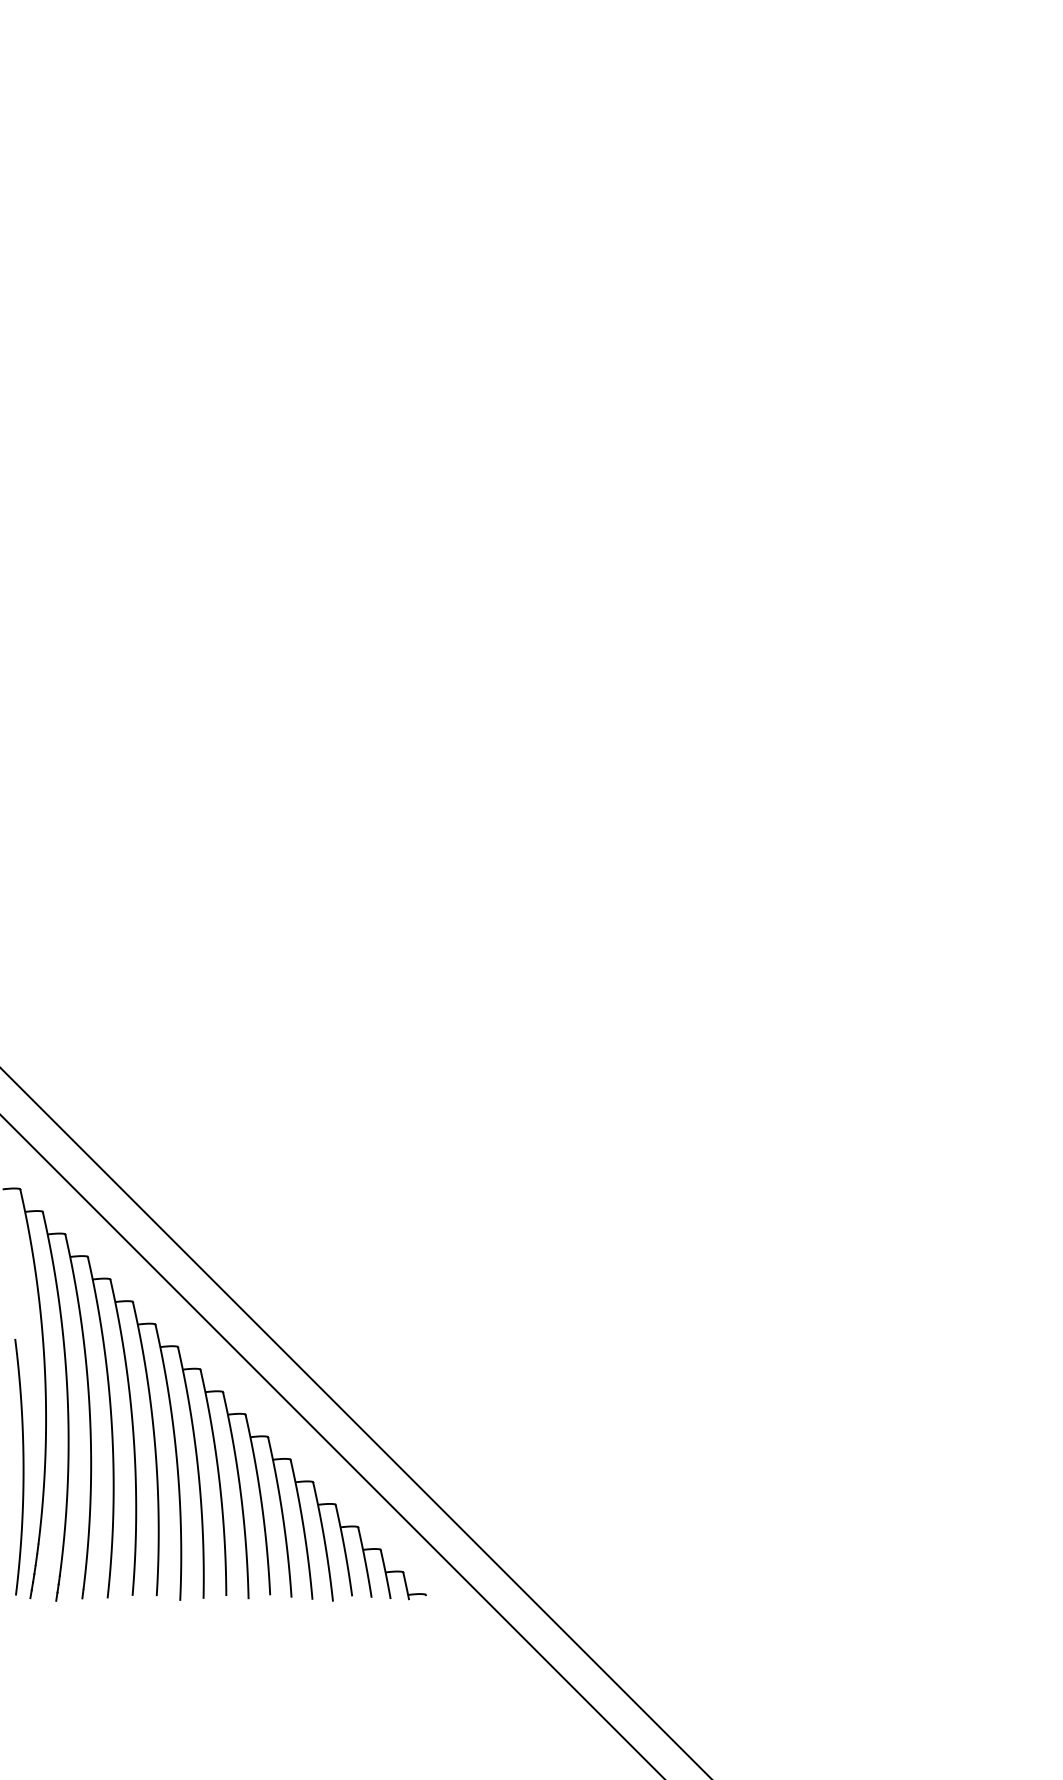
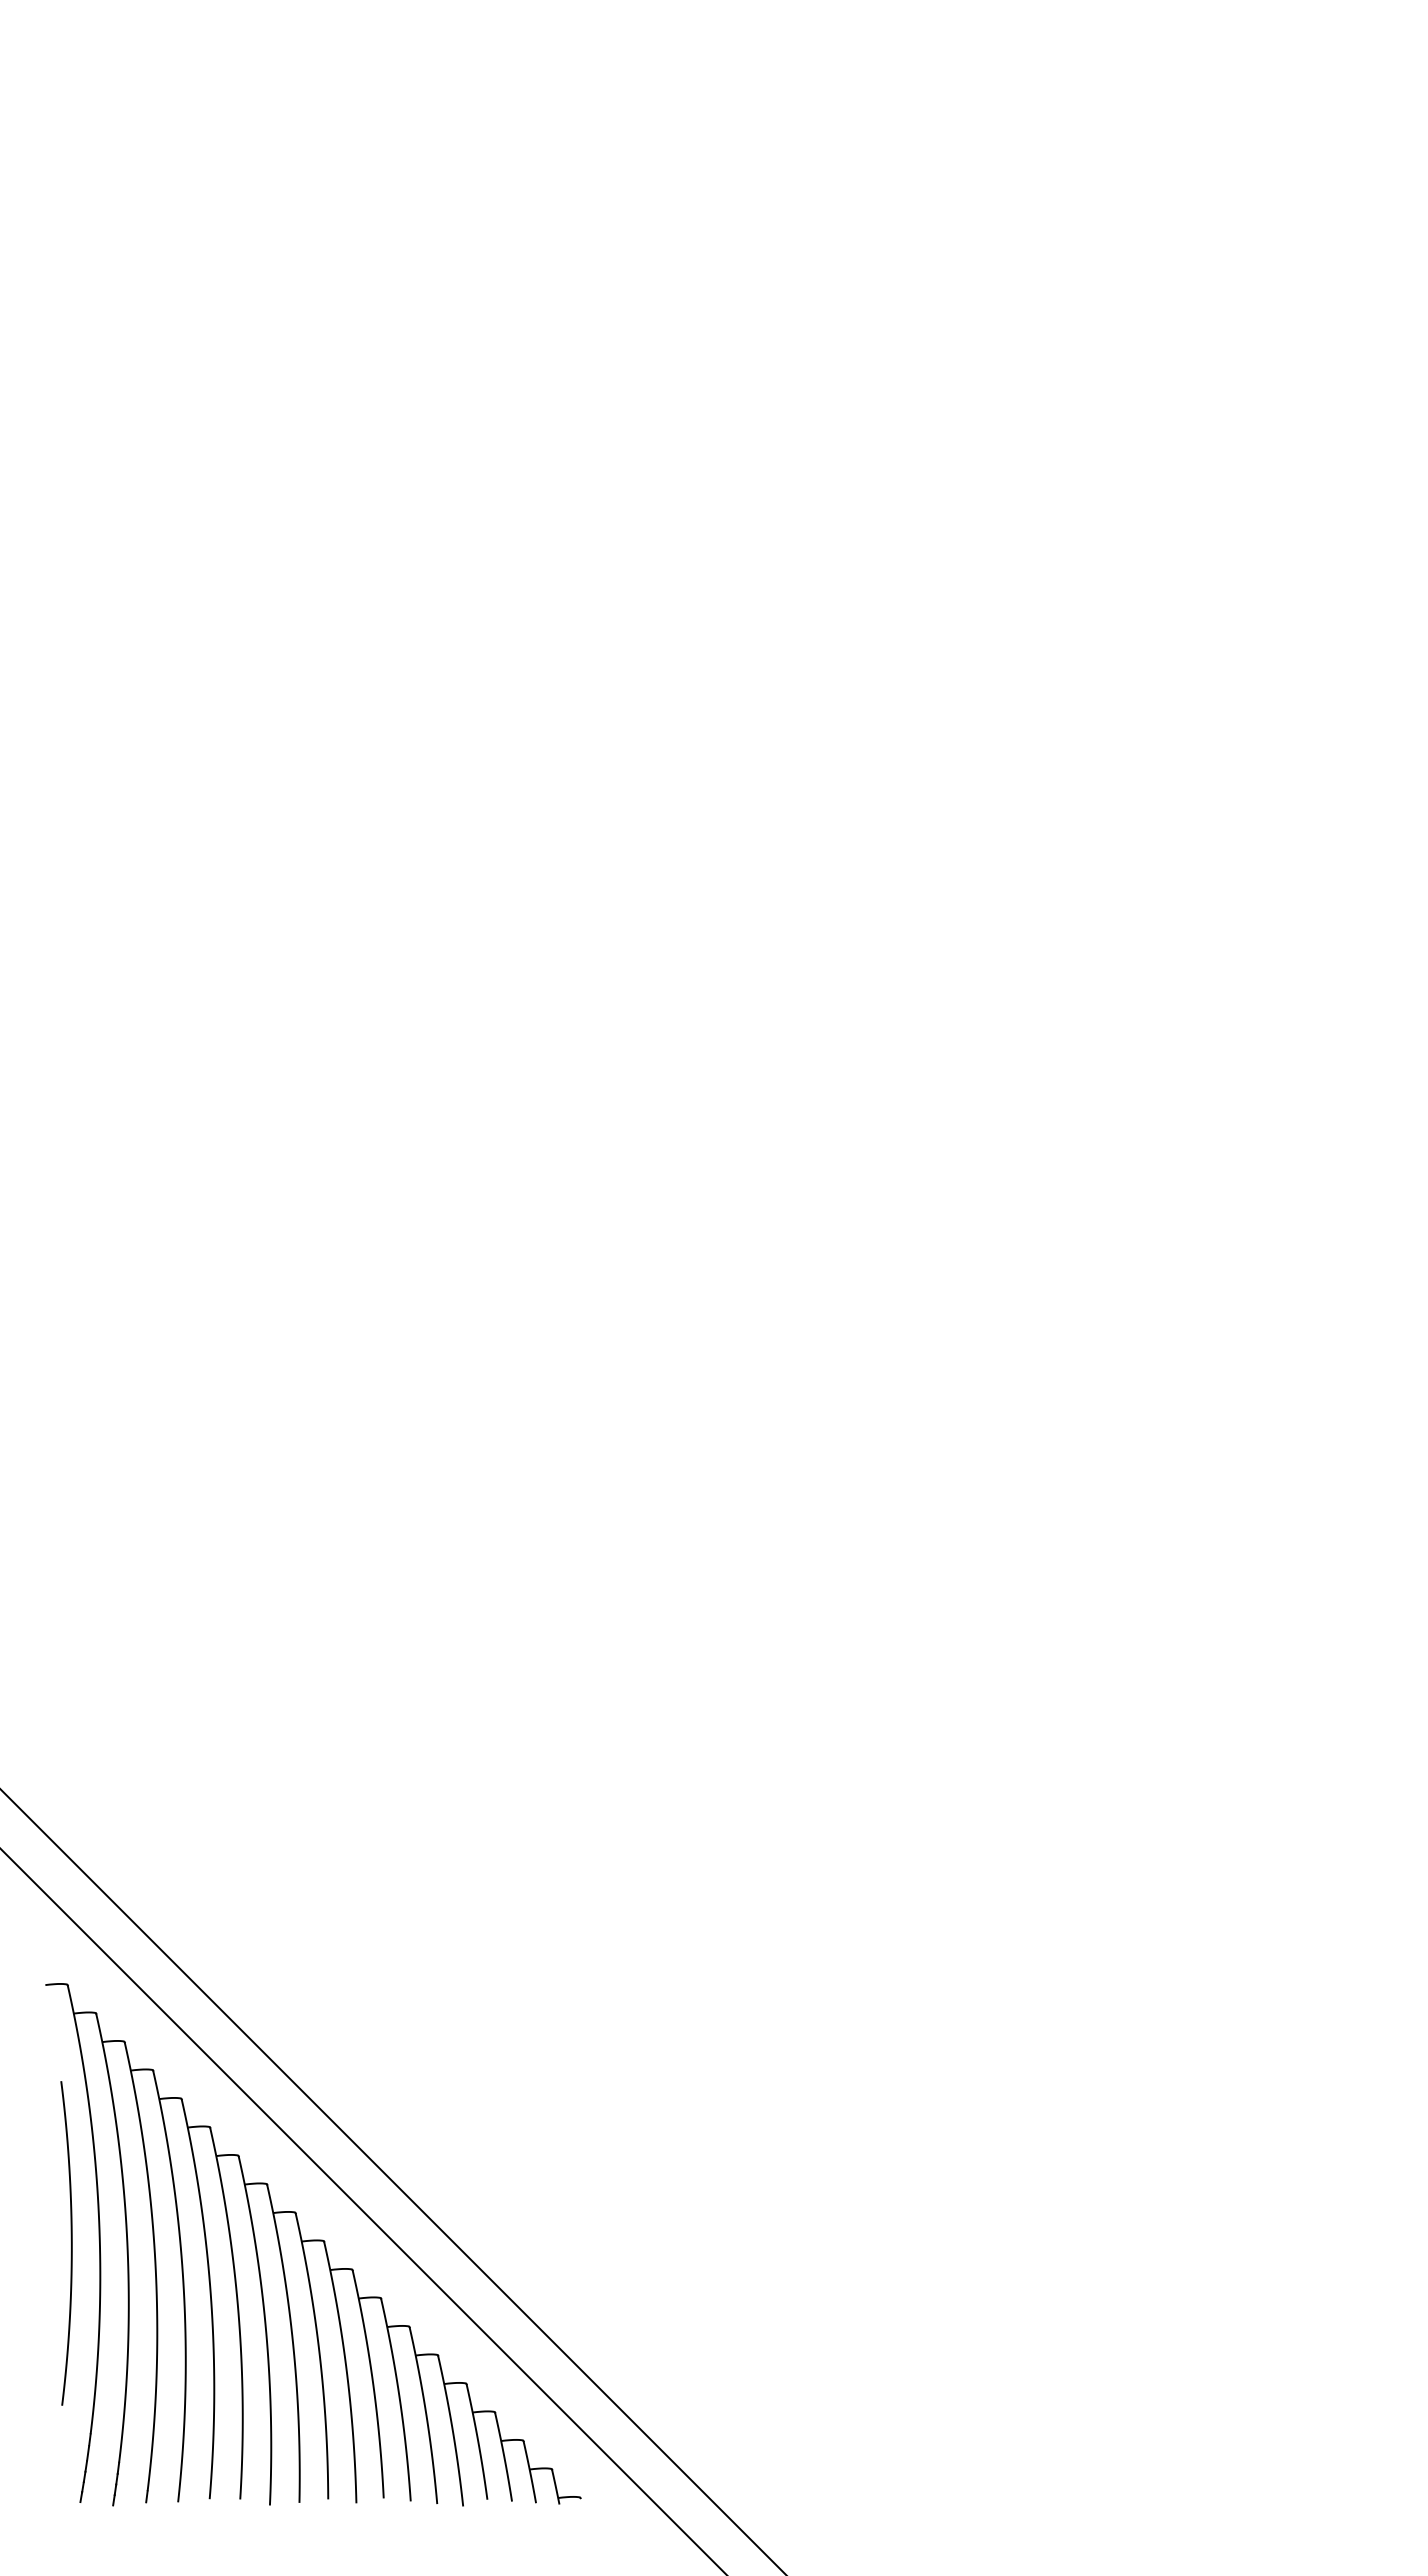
curve: (22, 1467) -> (70, 2243), moved

